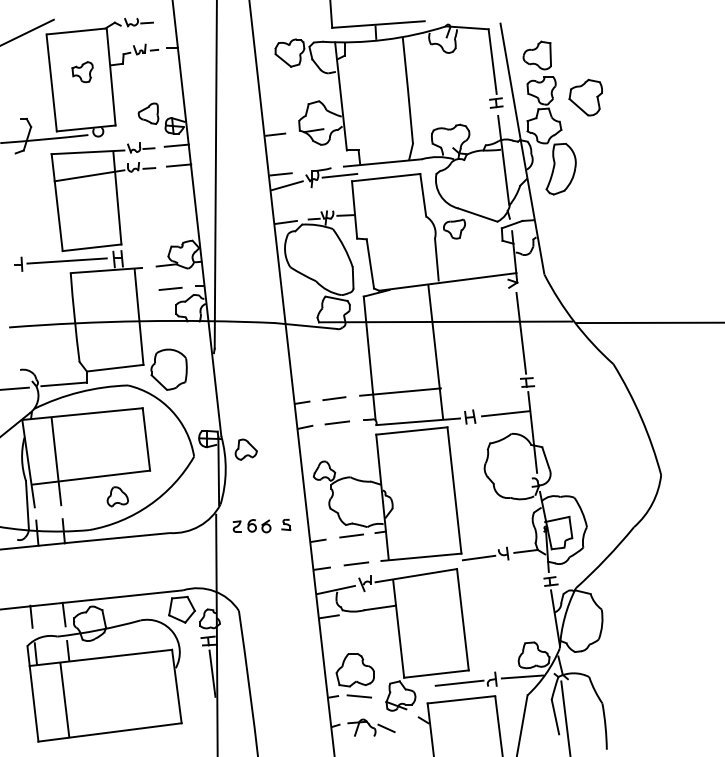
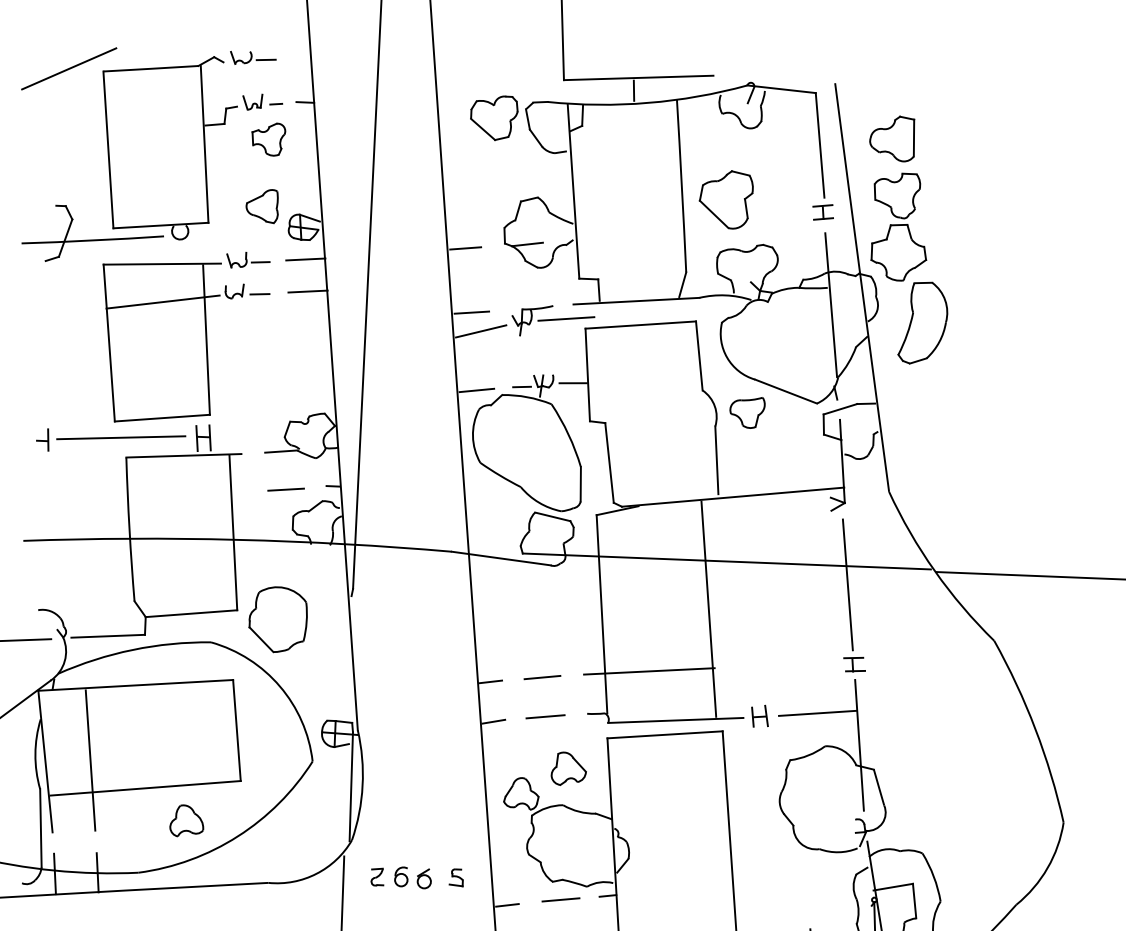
part: (82, 72) -> (268, 139), moved
part: (585, 97) -> (725, 199), moved
part: (245, 449) -> (567, 768), moved

